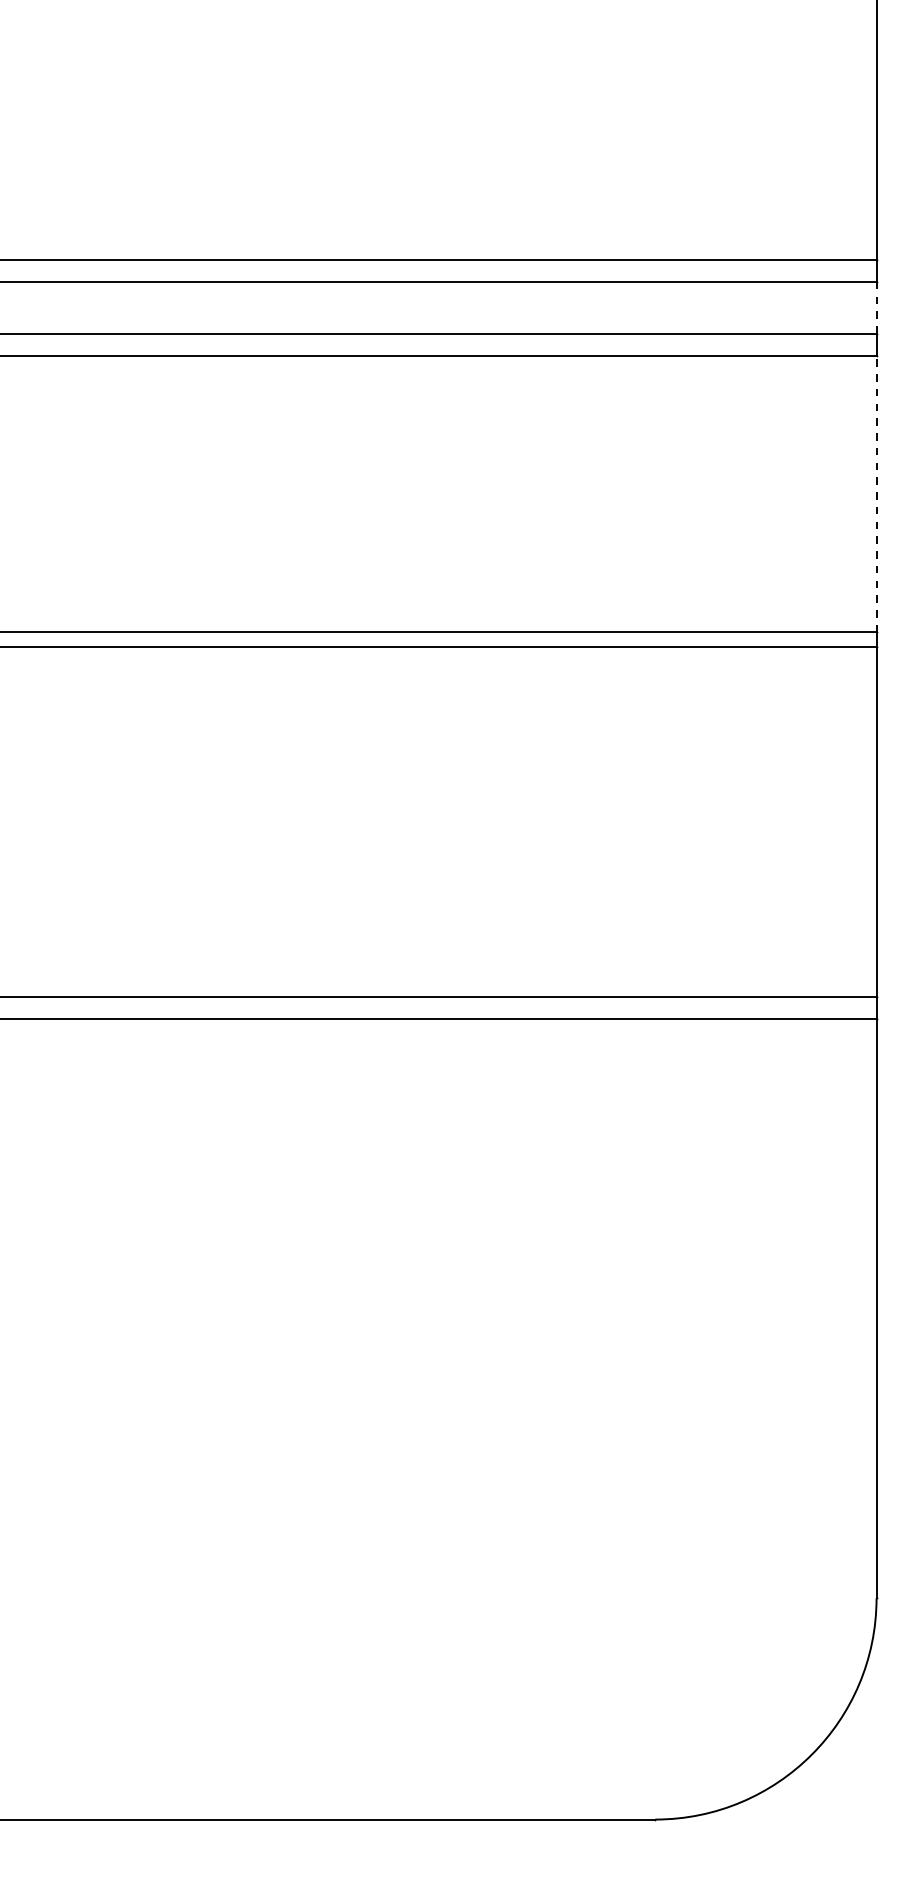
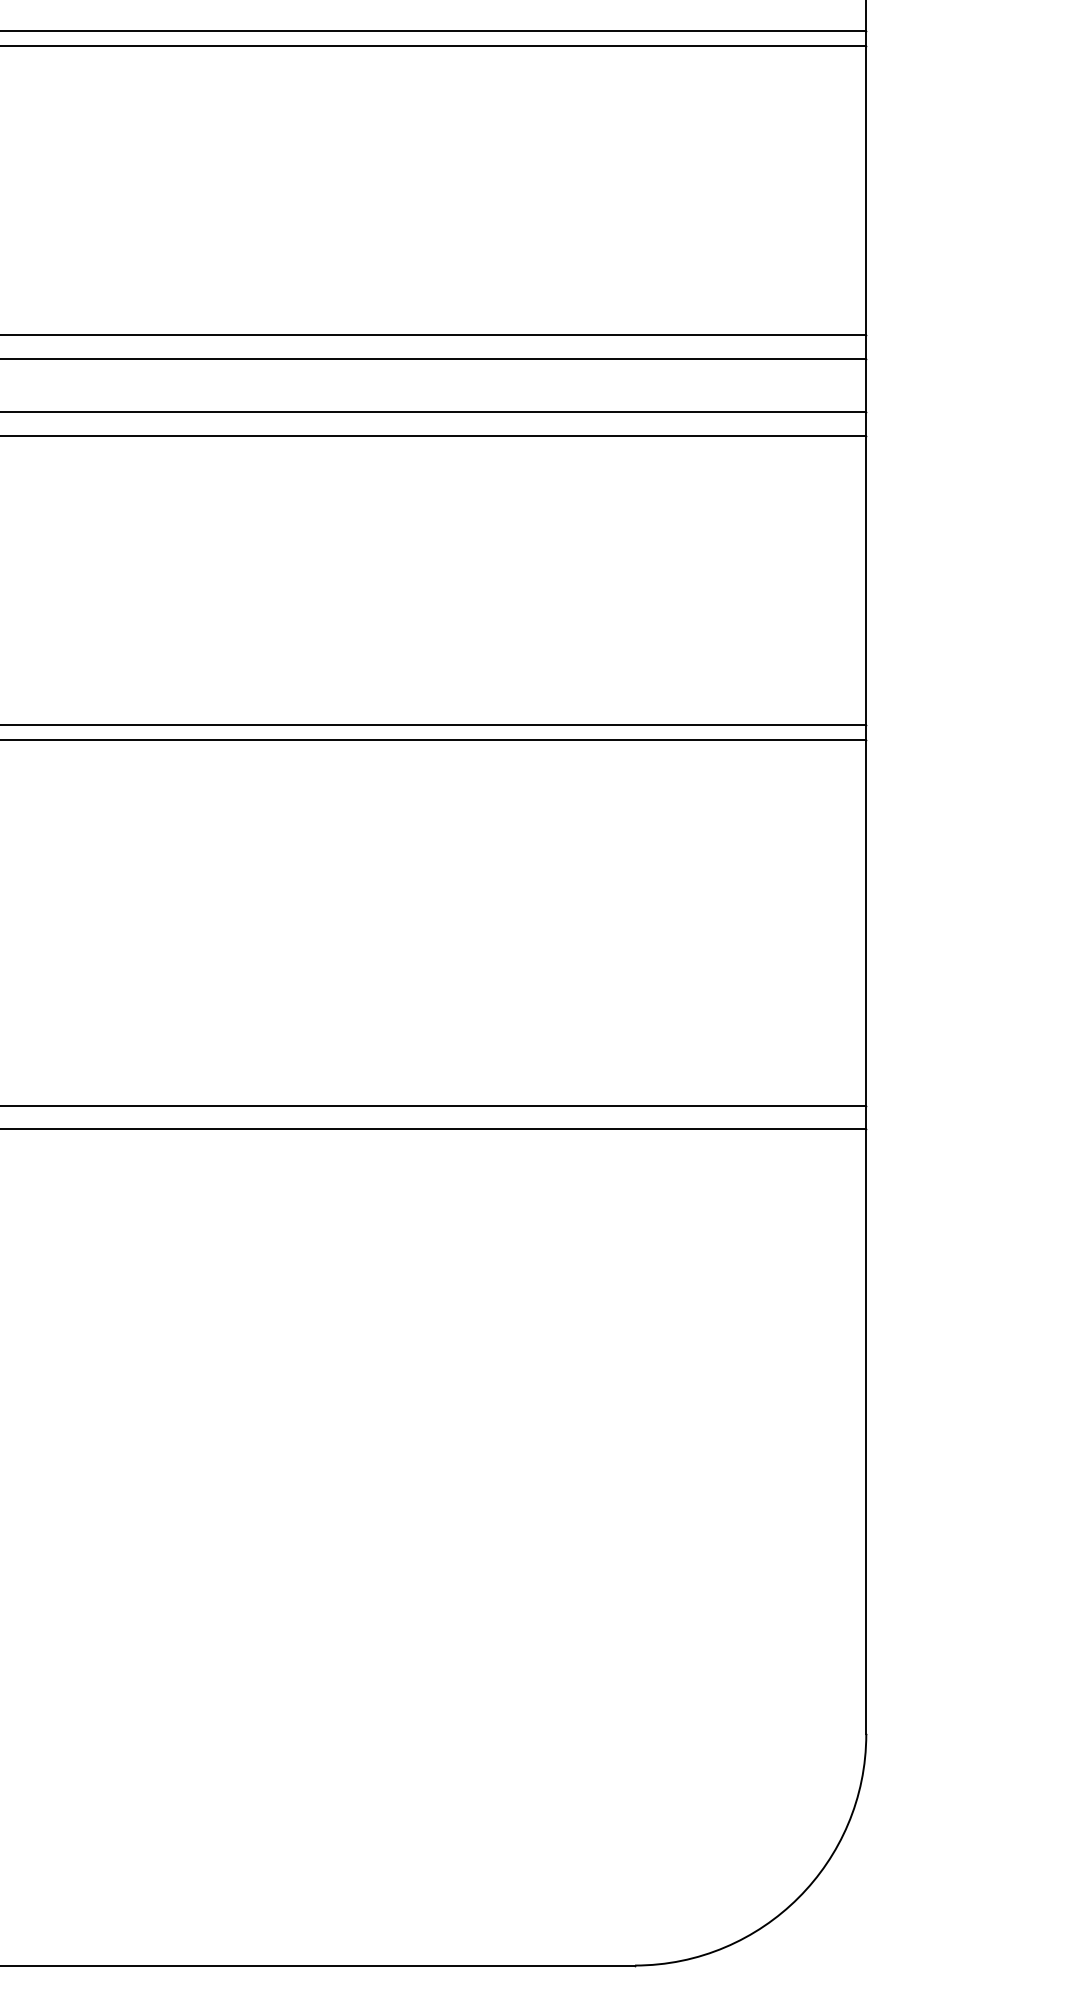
line: (876, 307) -> (866, 385), dashed -> solid
line: (876, 494) -> (866, 580), dashed -> solid

